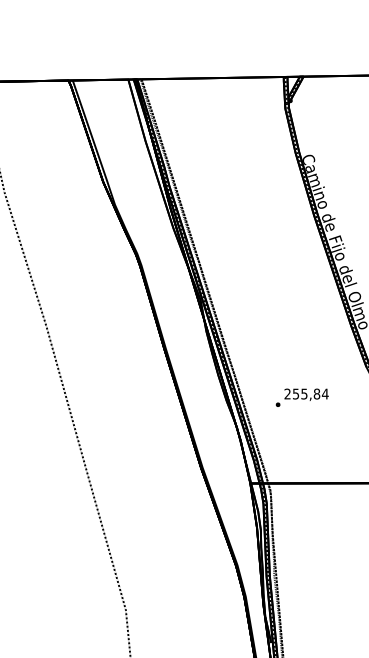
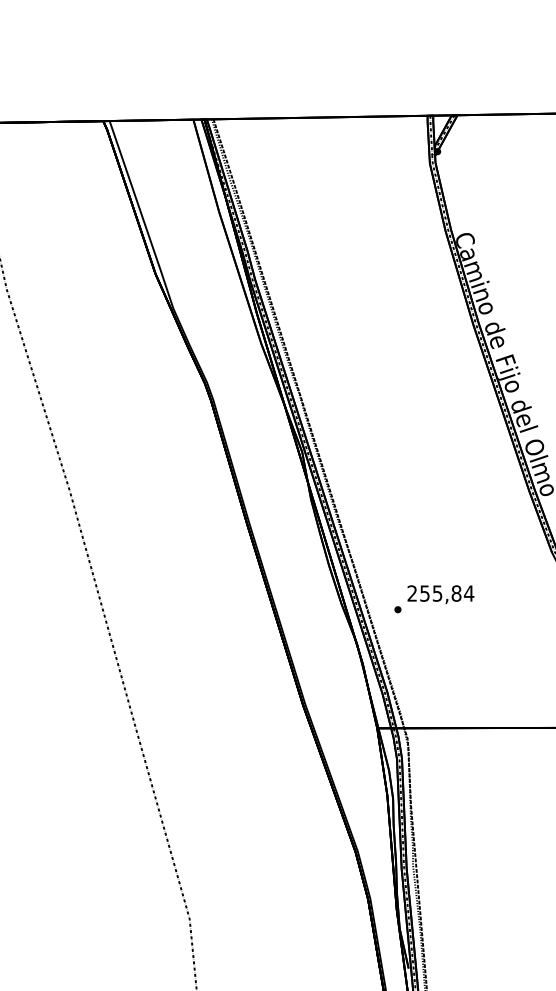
text: (301, 397) -> (433, 598), moved

